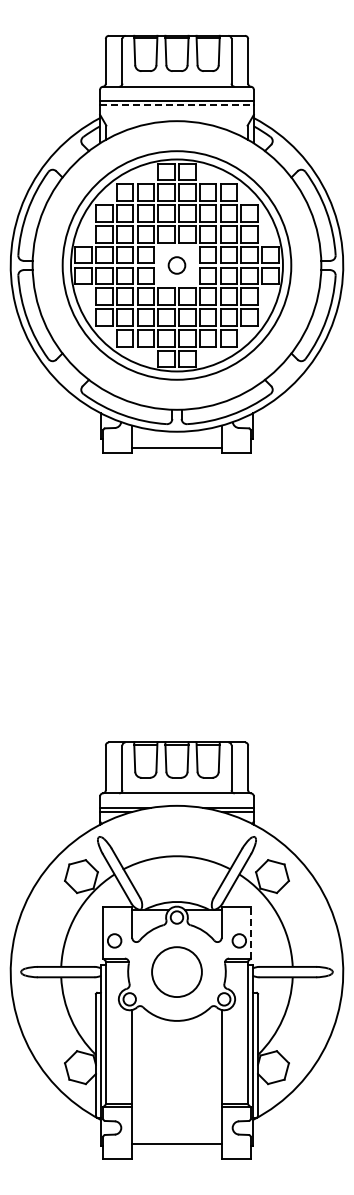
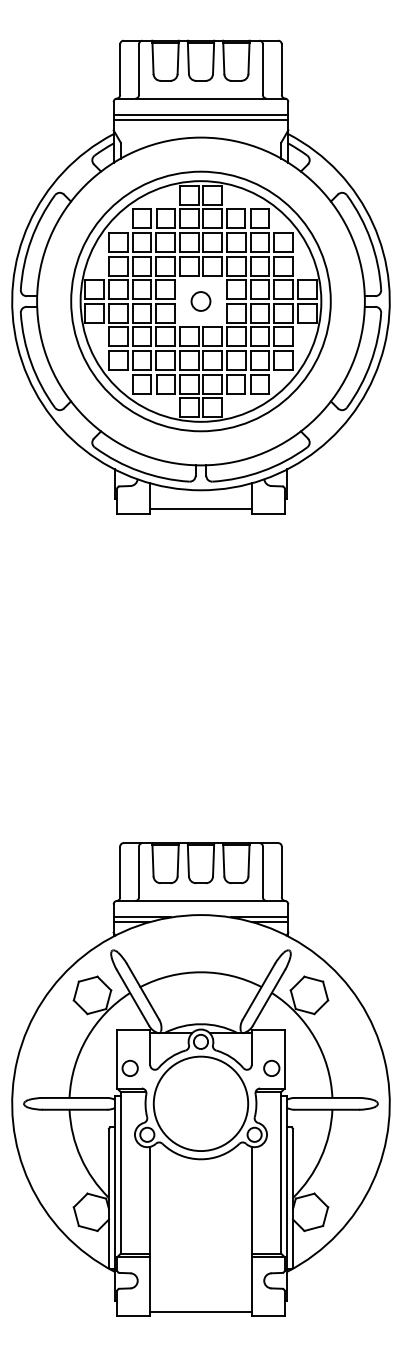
line: (176, 105) -> (200, 119), dashed -> solid
line: (250, 932) -> (284, 1058), dashed -> solid
circle: (176, 971) -> (200, 1103), size x1.67
line: (176, 1143) -> (200, 1310), moved

